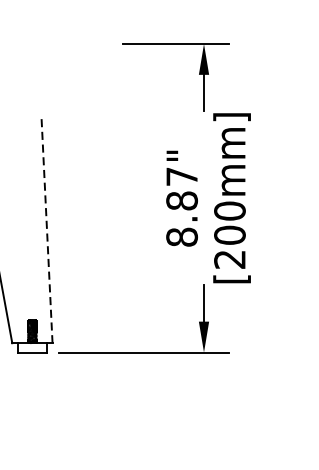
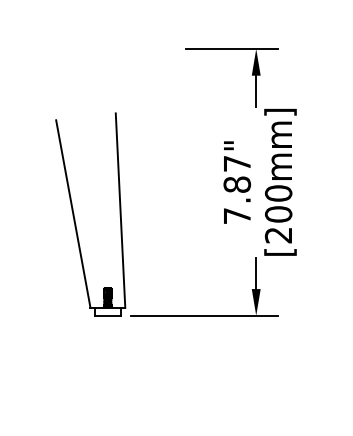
line: (47, 230) -> (120, 210), dashed -> solid
text: (182, 237) -> (237, 216), 8.87" -> 7.87"

